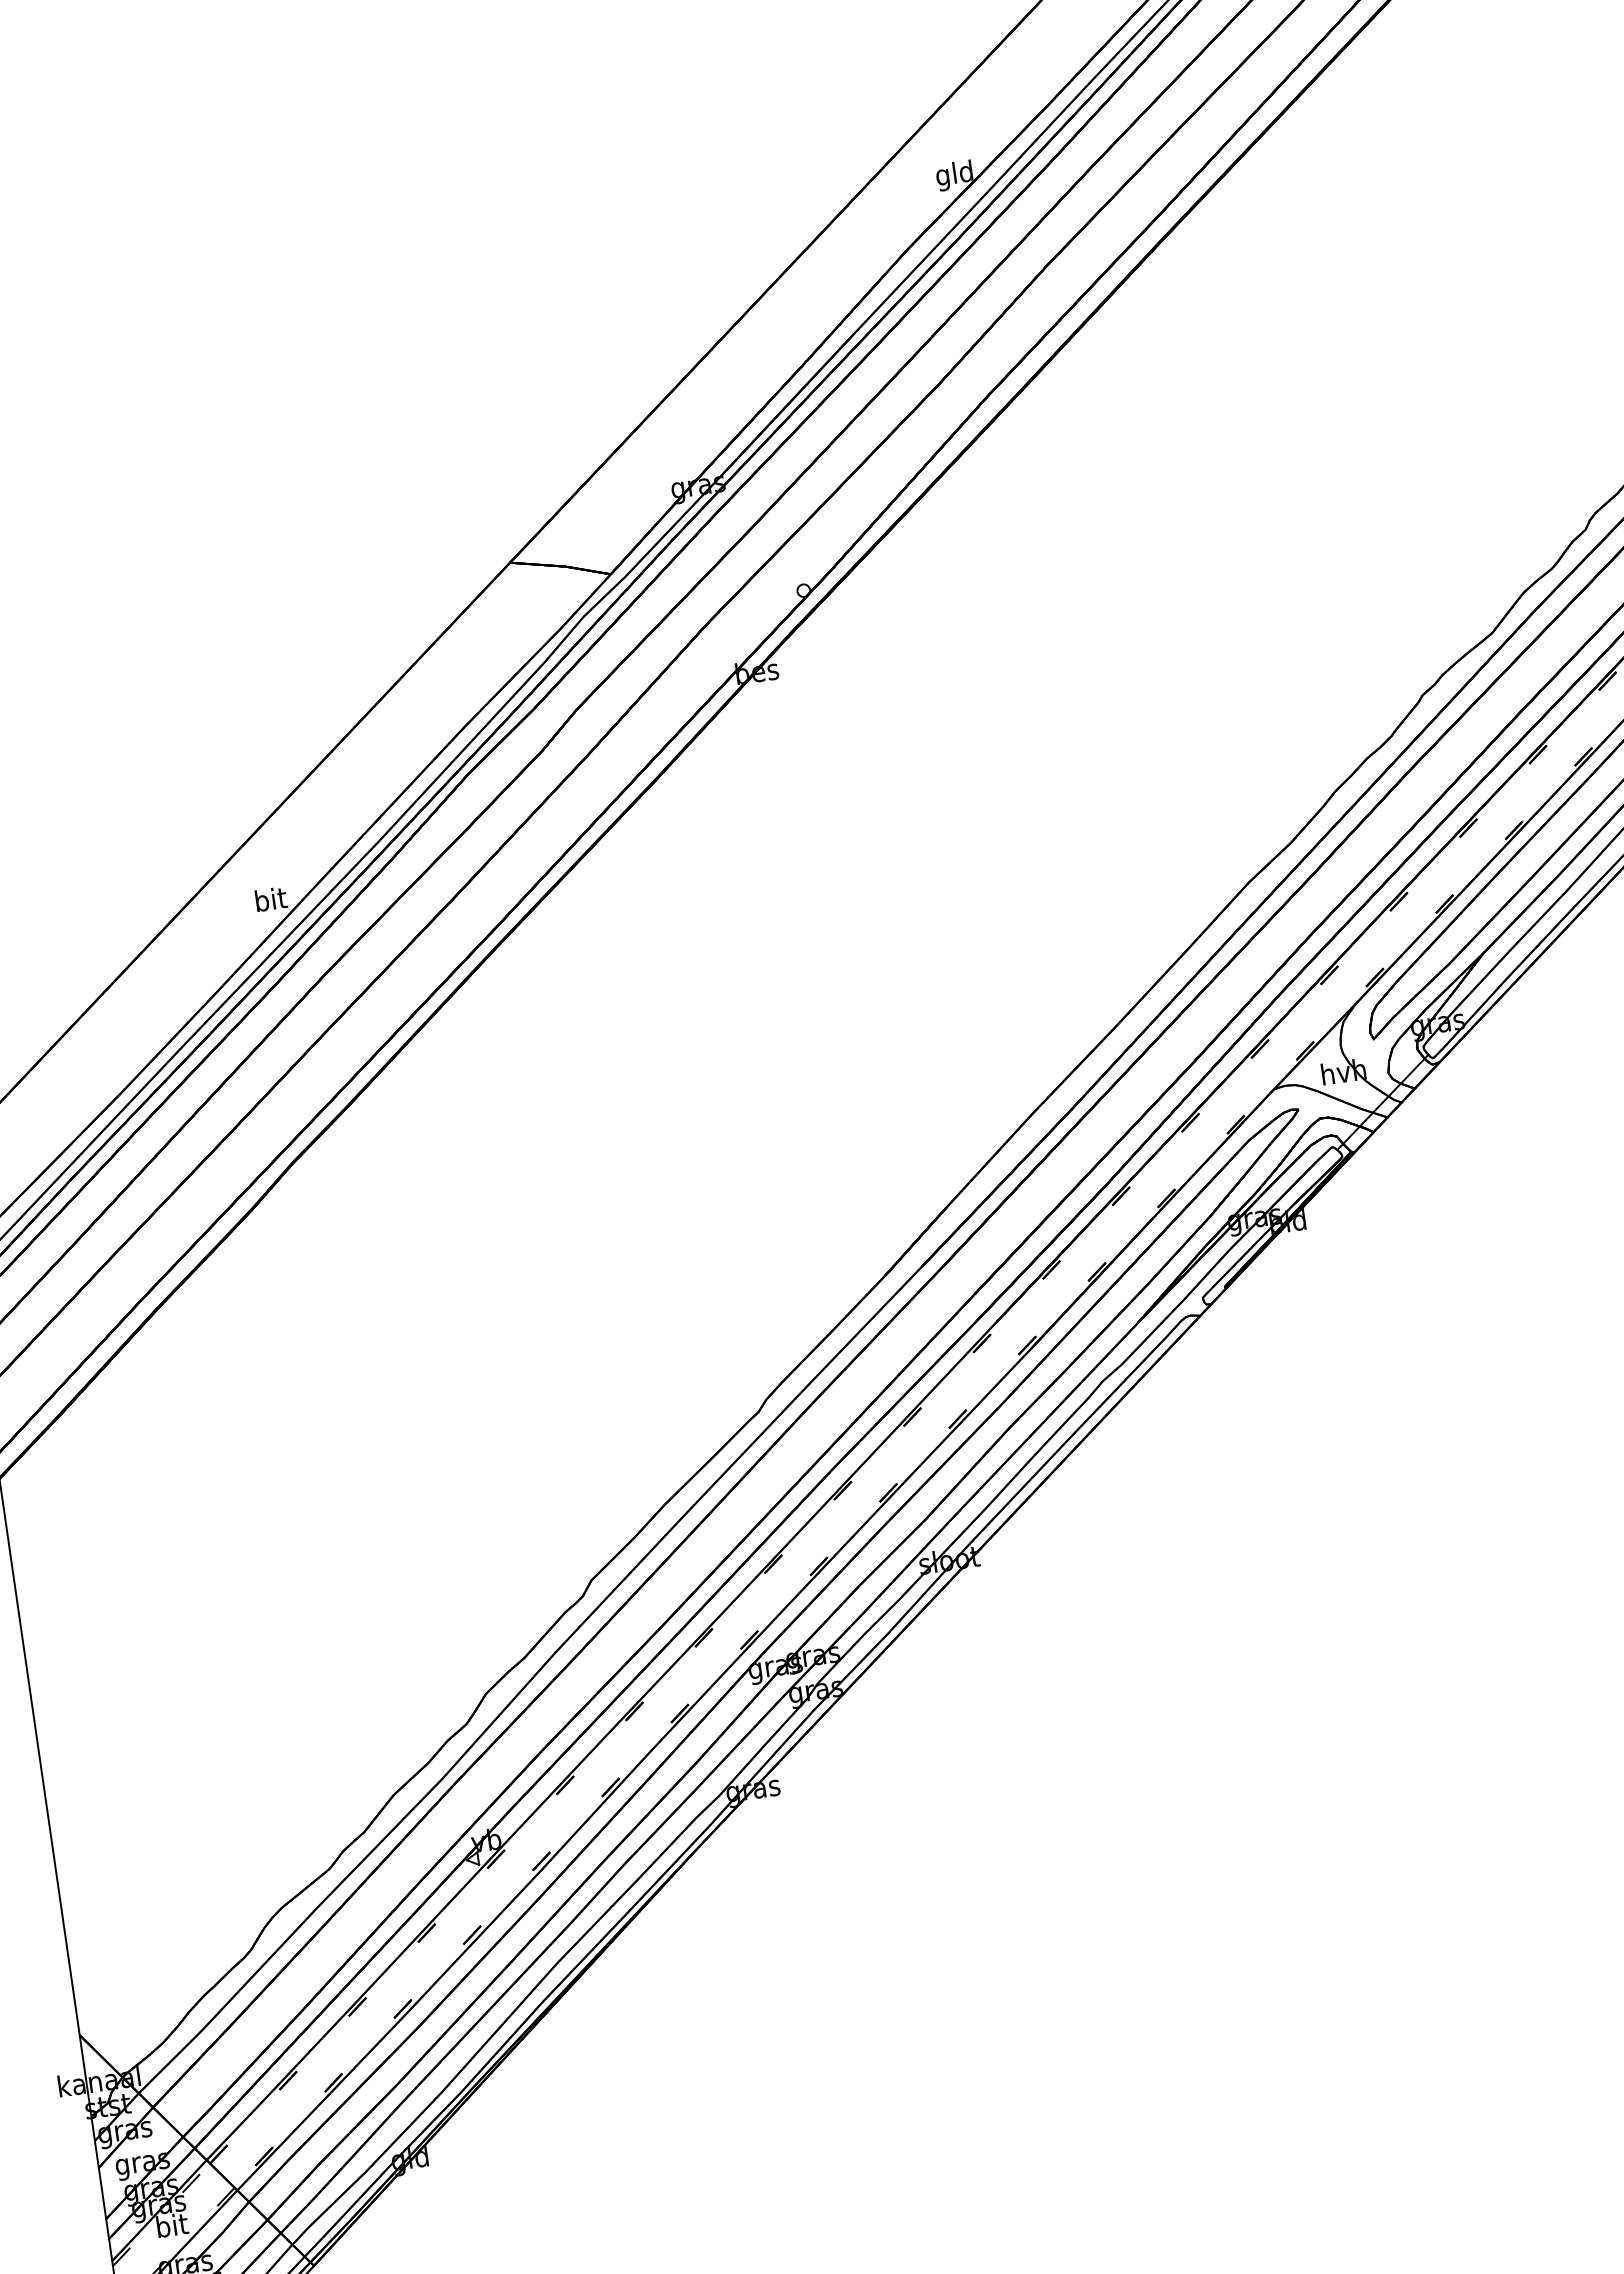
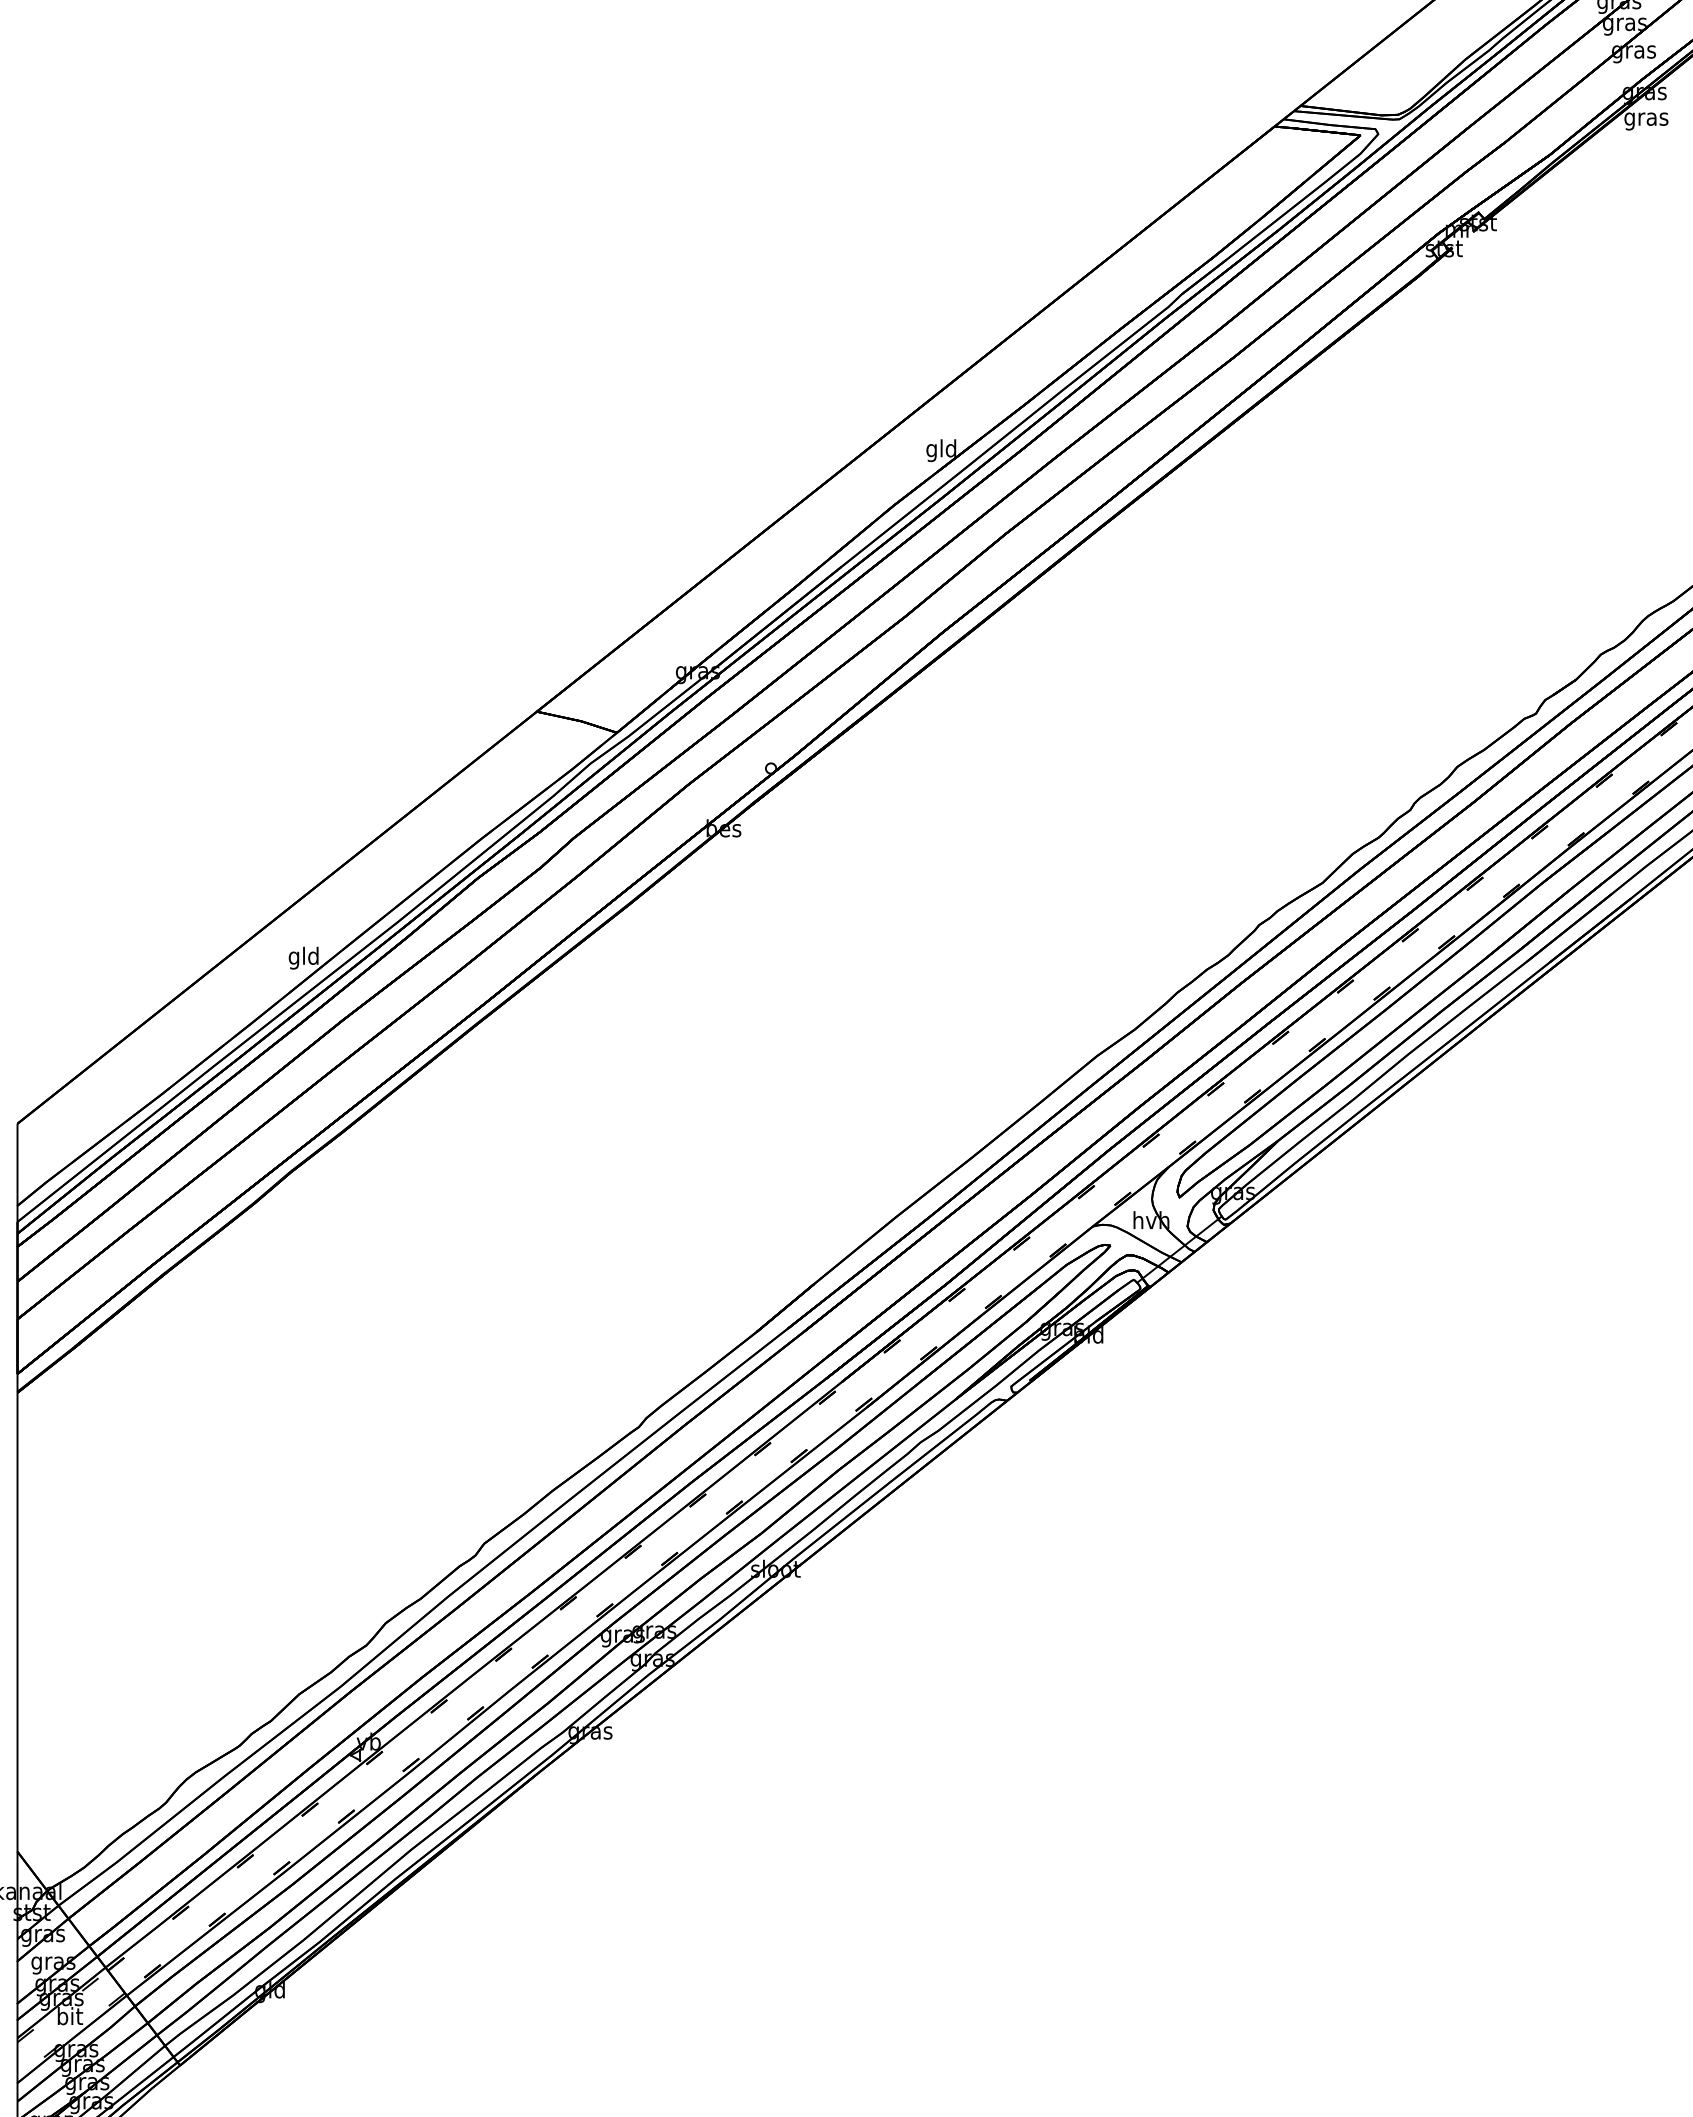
text: (270, 901) -> (303, 957), bit -> gld

